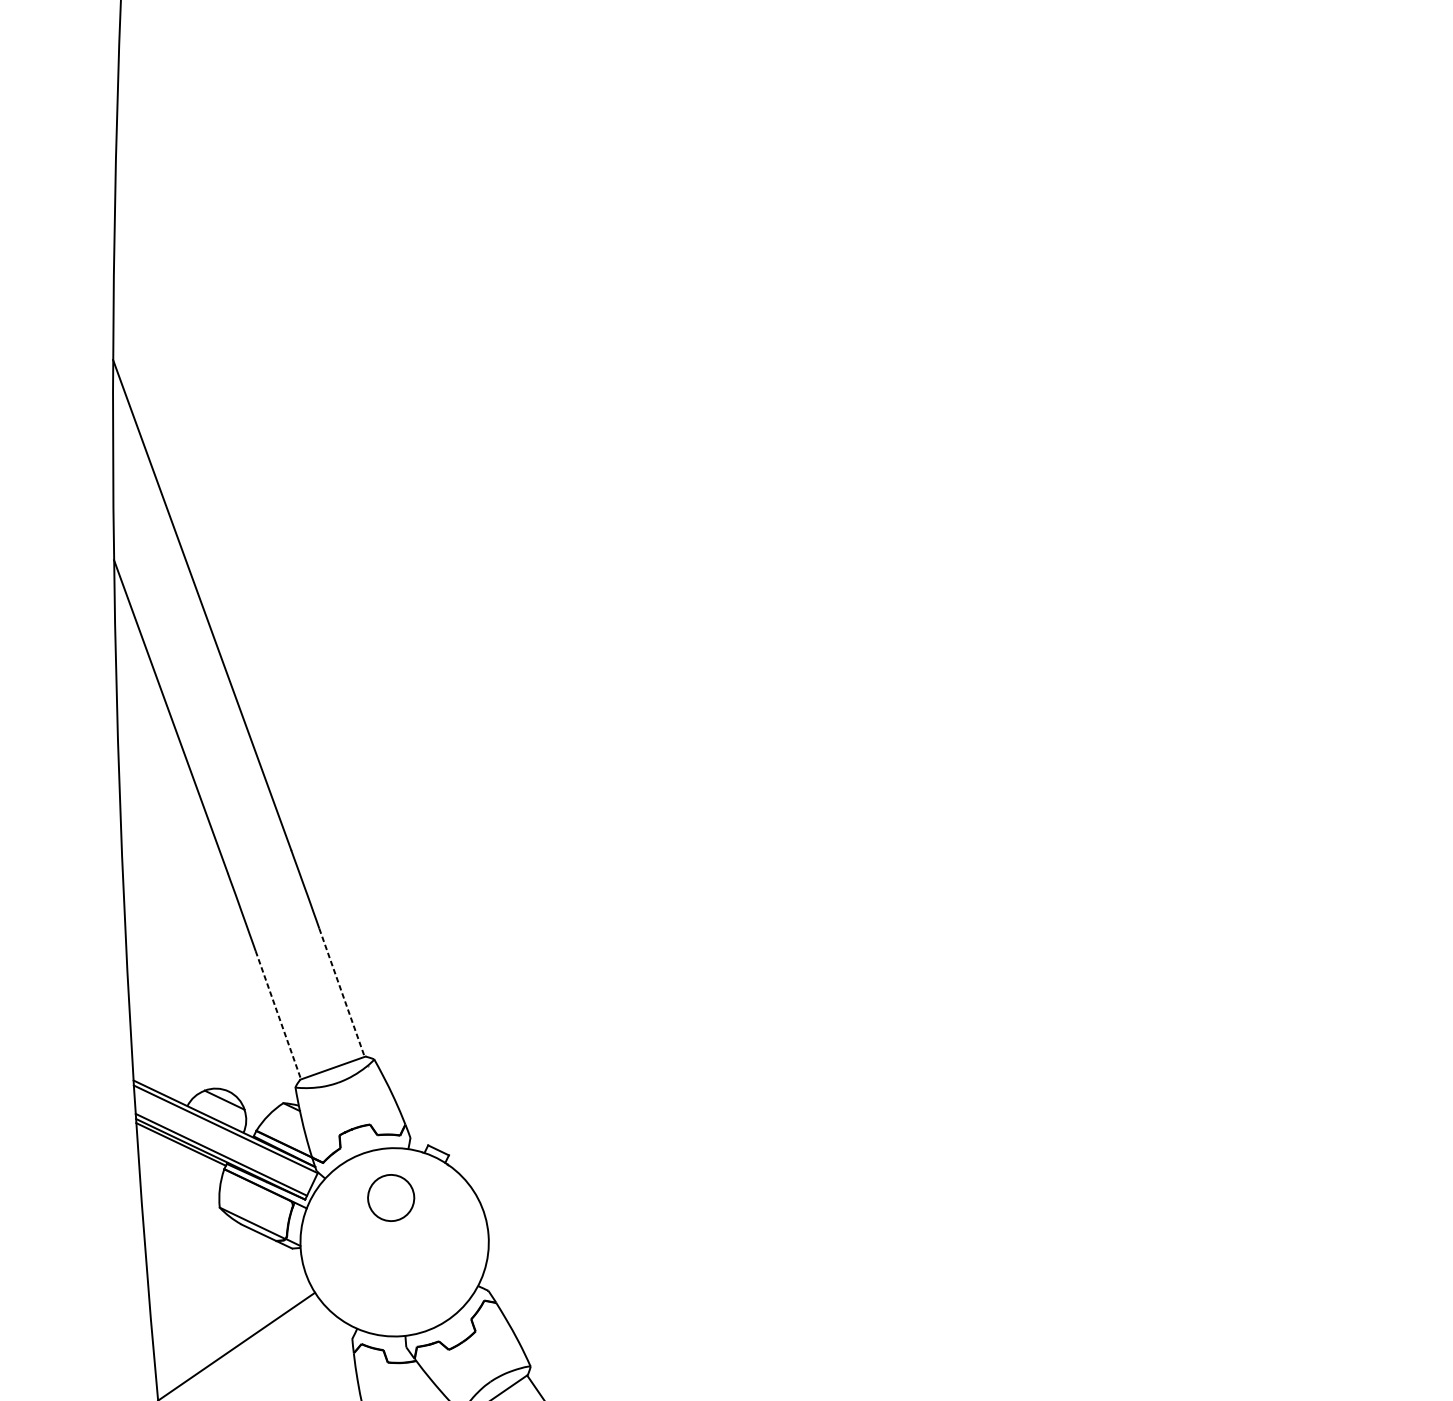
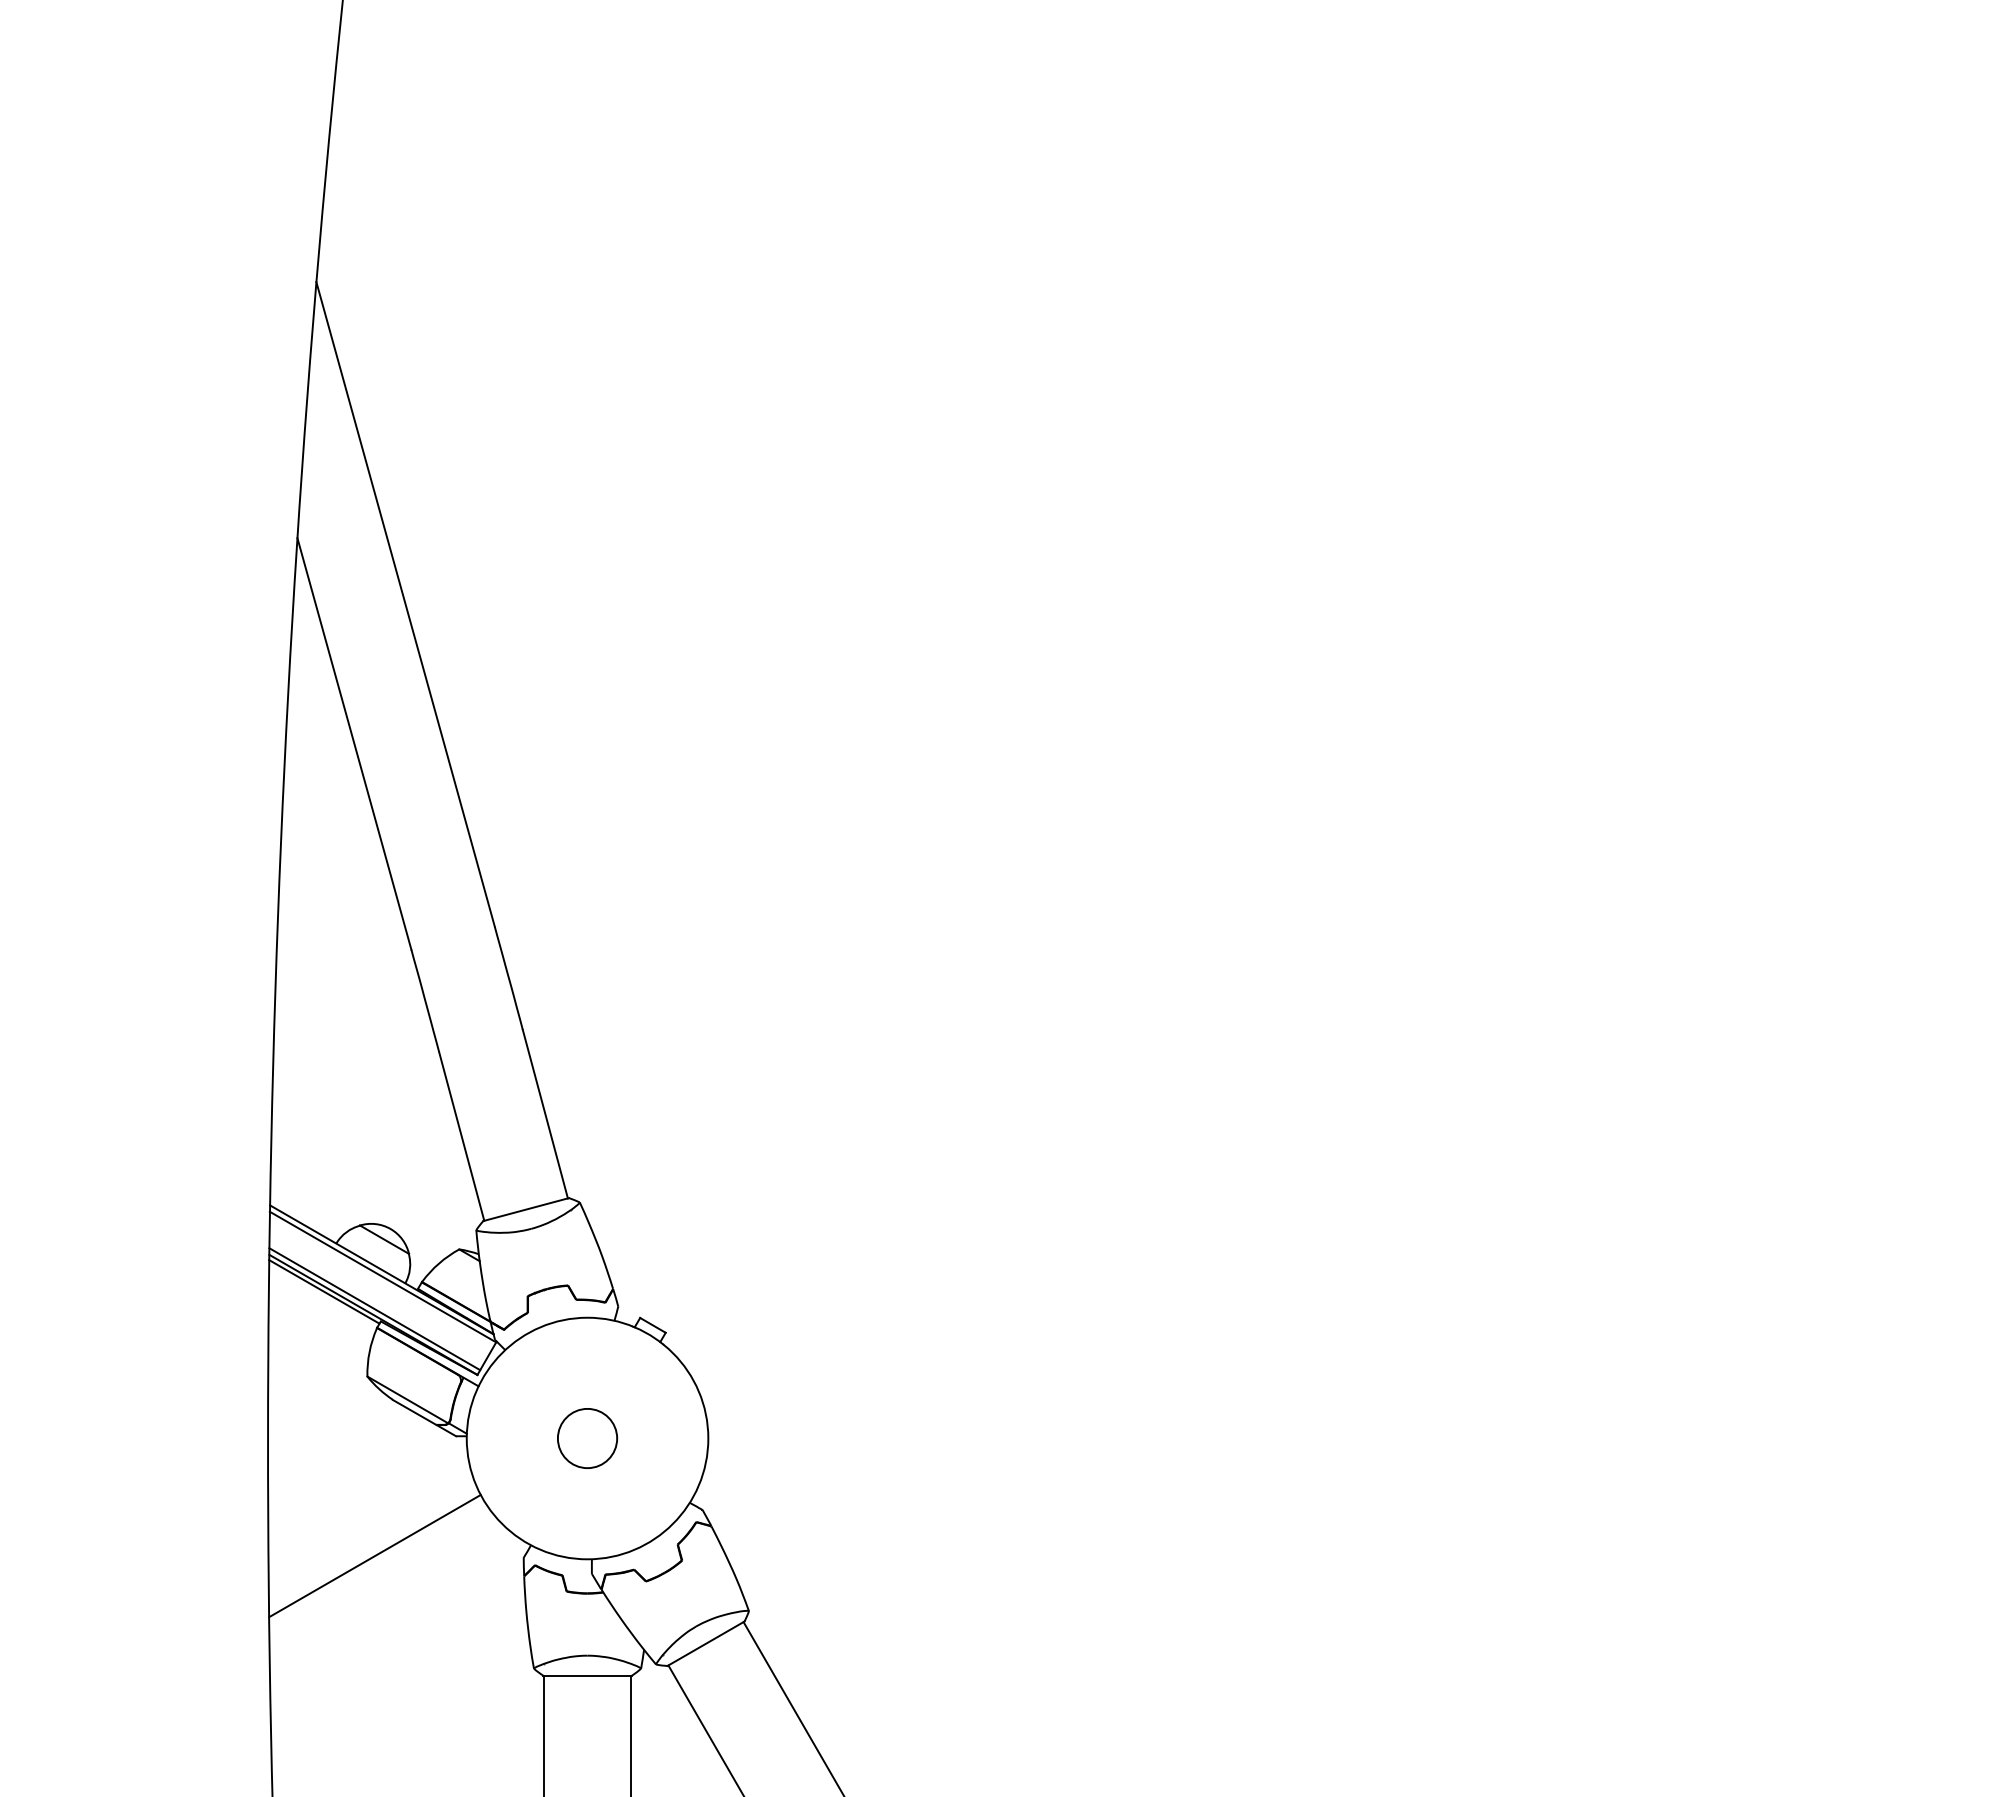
line: (342, 993) -> (545, 1114), dashed -> solid
line: (278, 1016) -> (461, 1137), dashed -> solid
circle: (391, 1197) -> (587, 1438), moved

